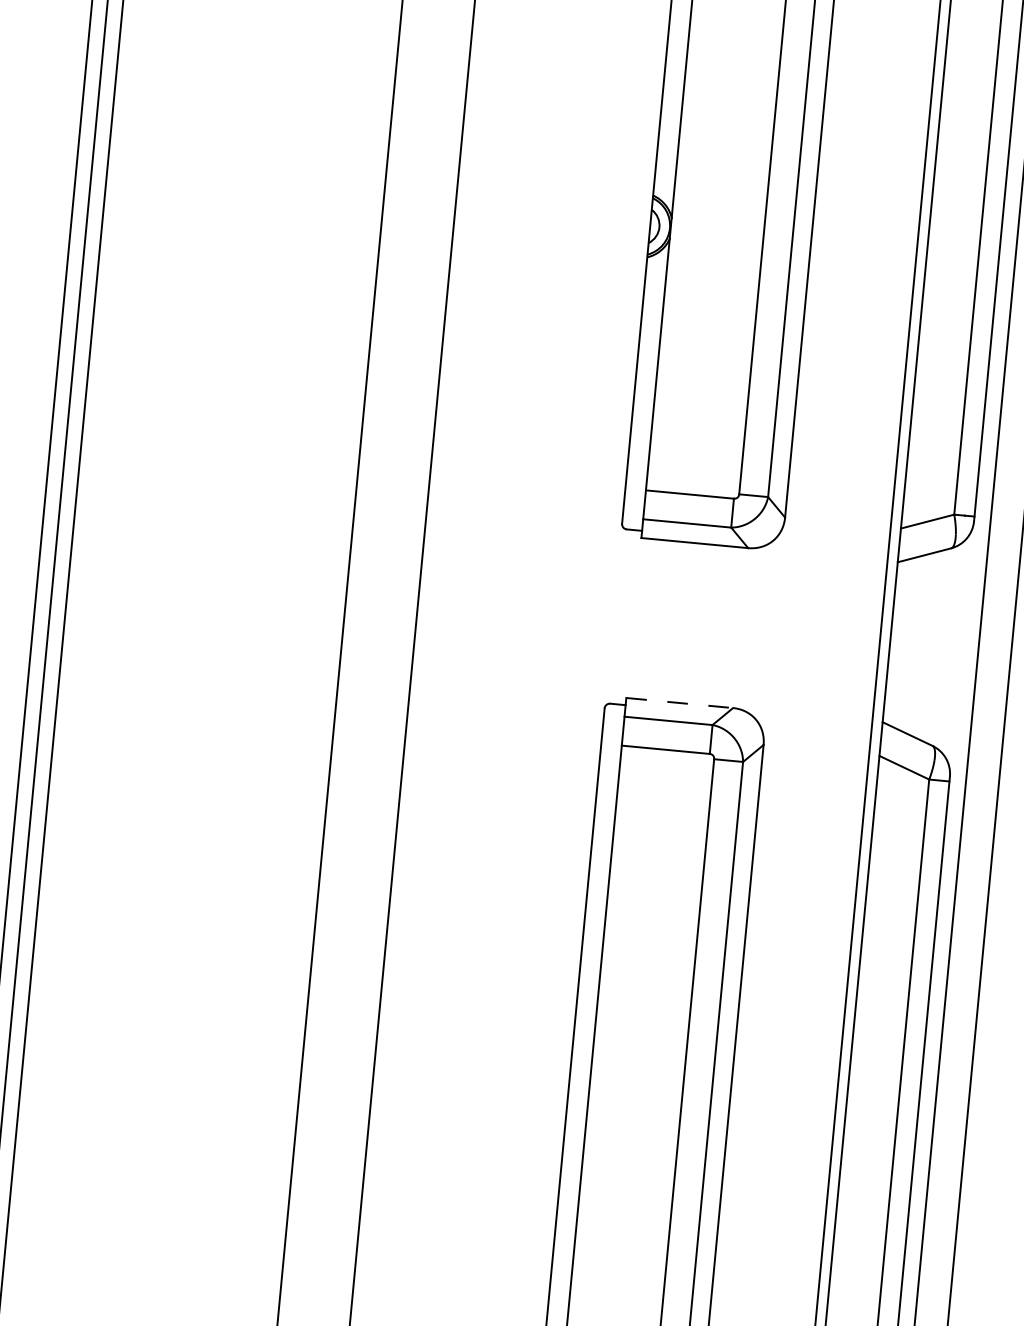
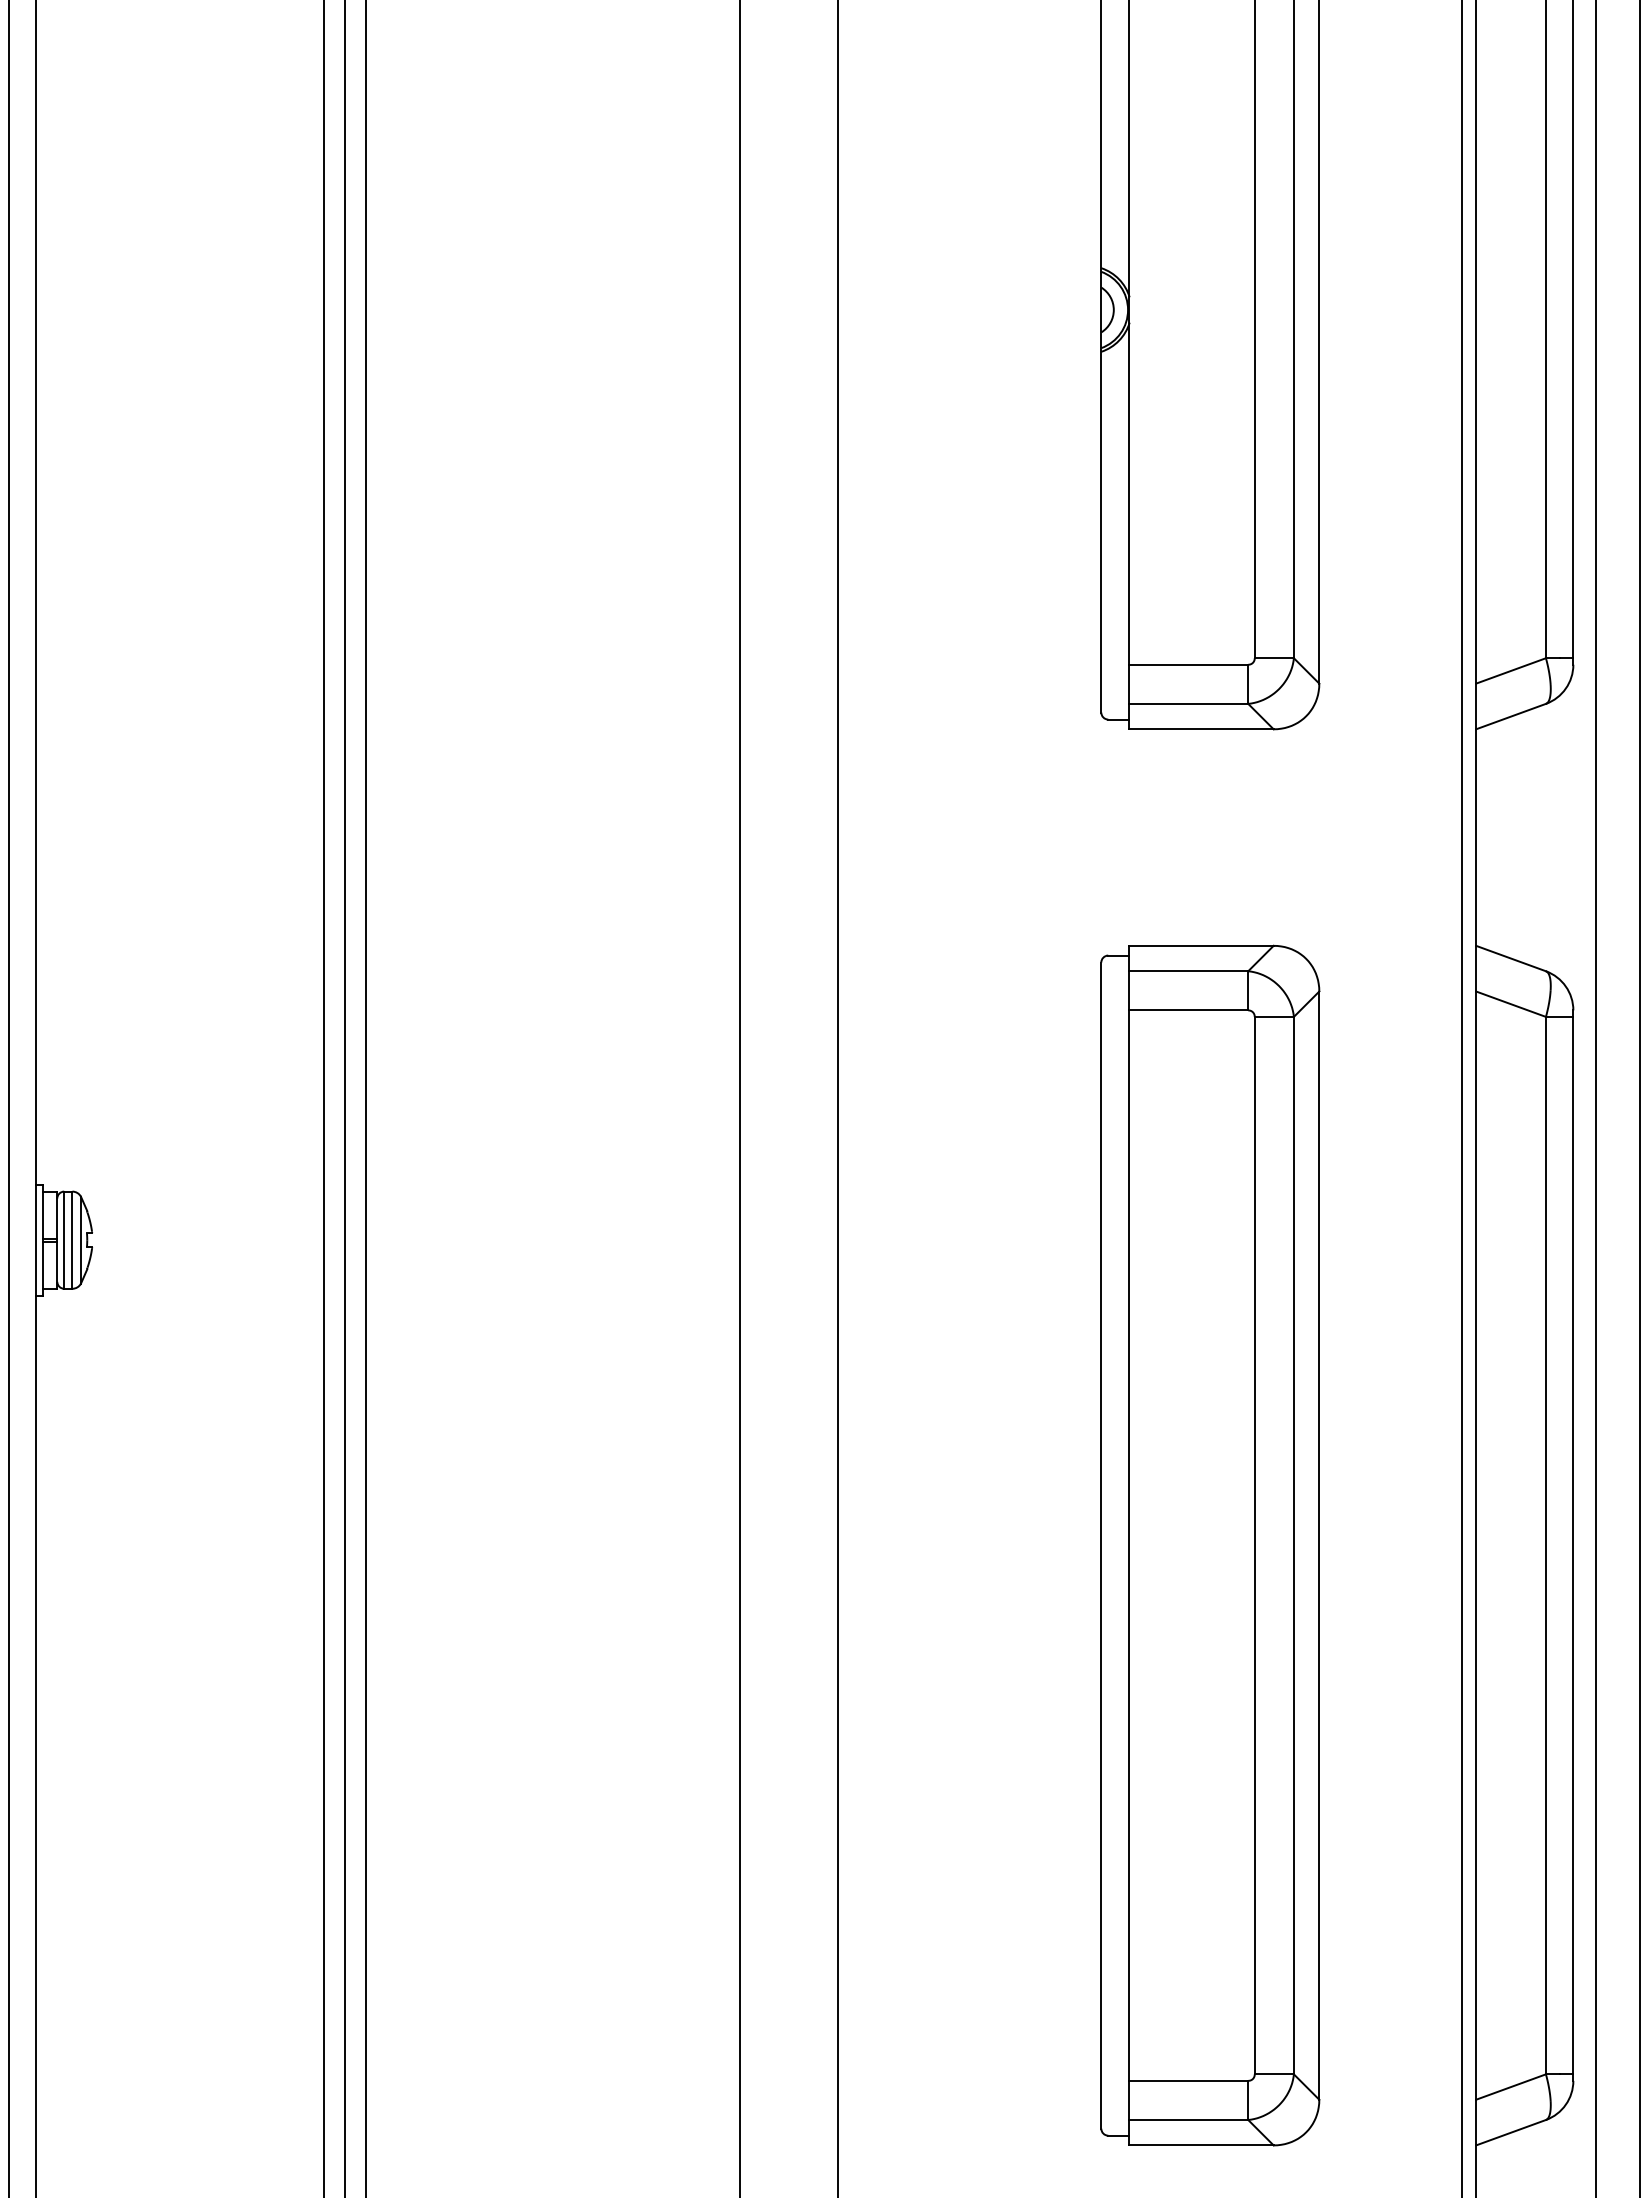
line: (679, 702) -> (1201, 945), dashed -> solid

